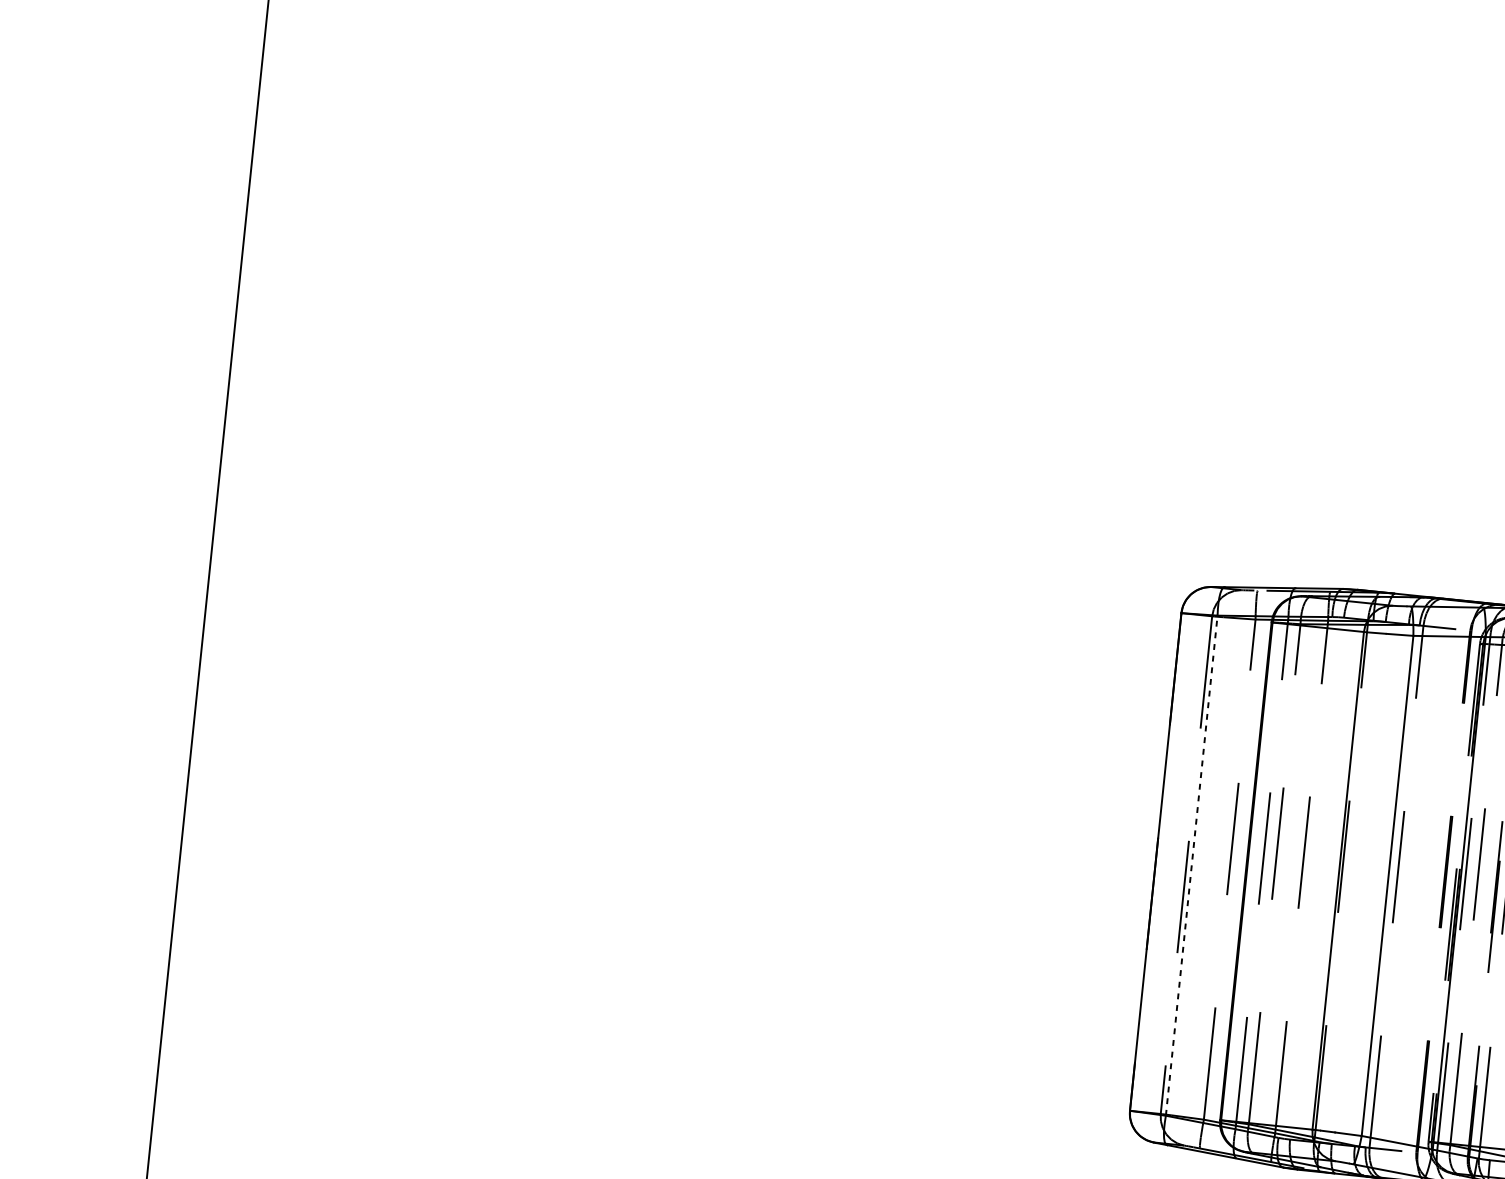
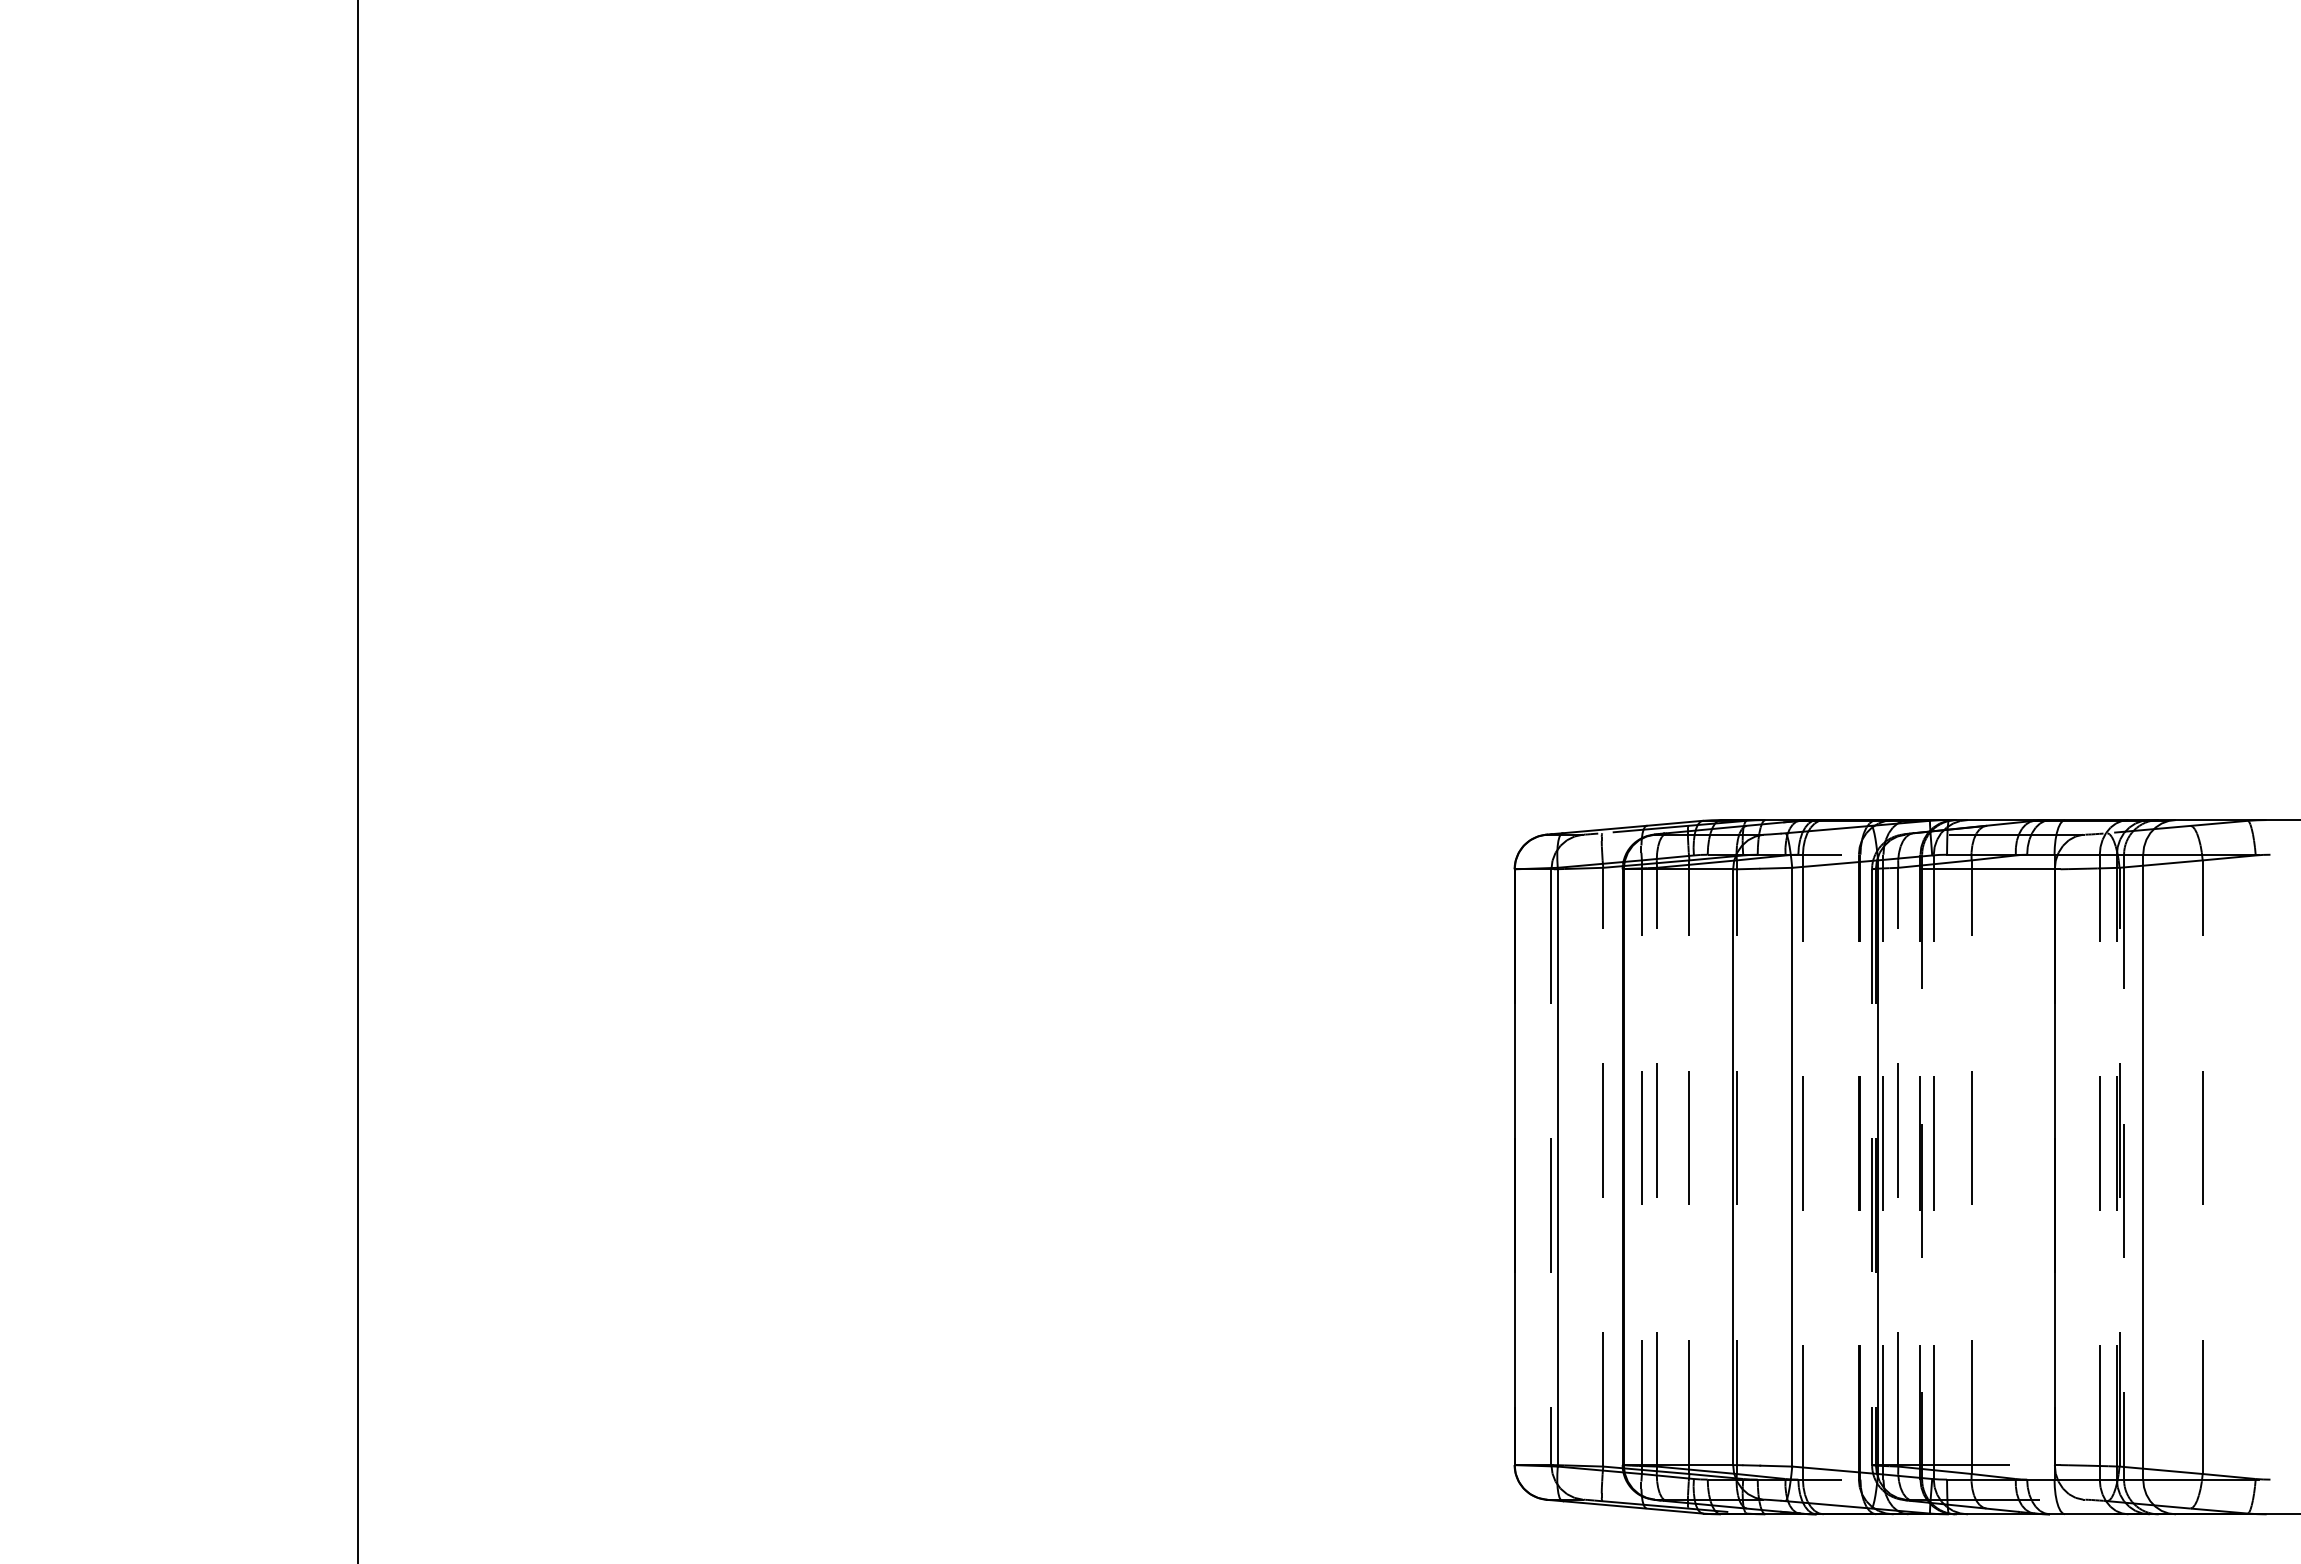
line: (1191, 865) -> (1557, 1166), dashed -> solid

